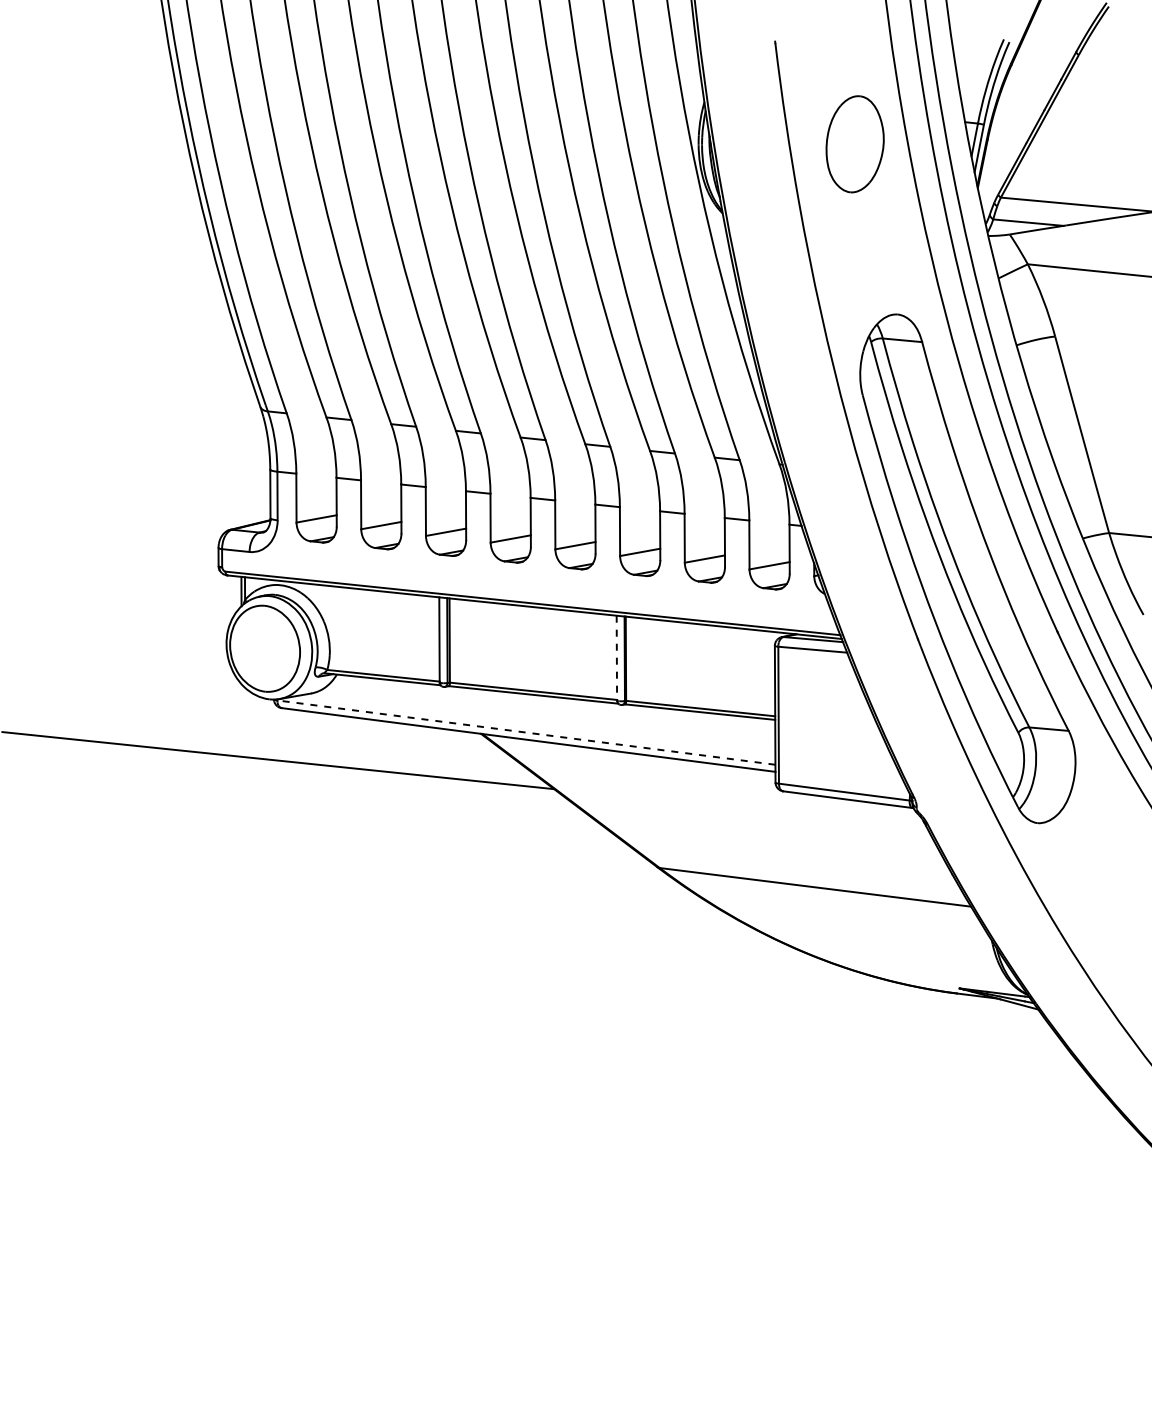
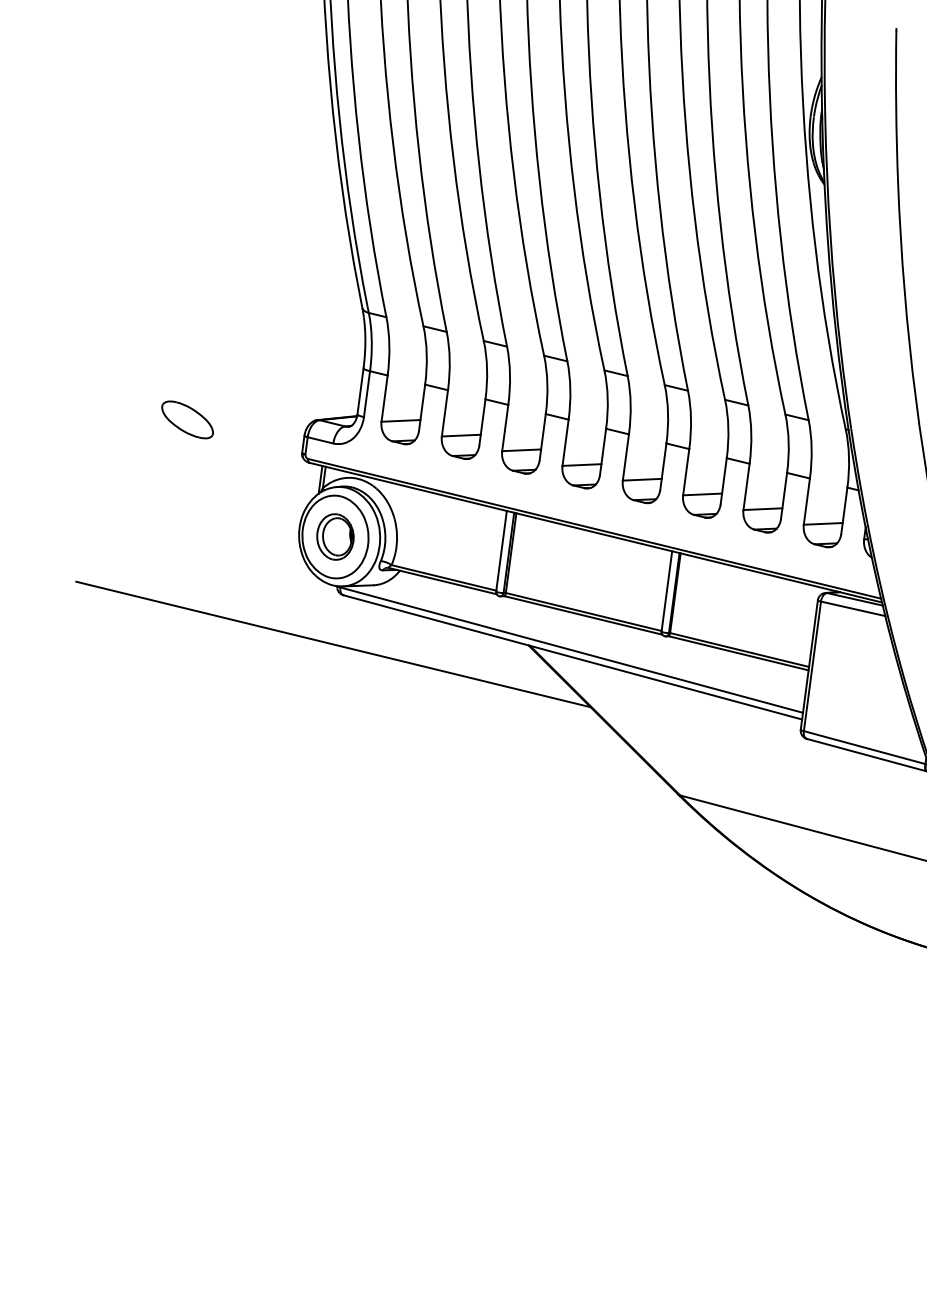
part: (94, 547) -> (187, 419), added
part: (264, 648) -> (334, 536), added
line: (616, 658) -> (666, 591), dashed -> solid
line: (525, 732) -> (570, 649), dashed -> solid

